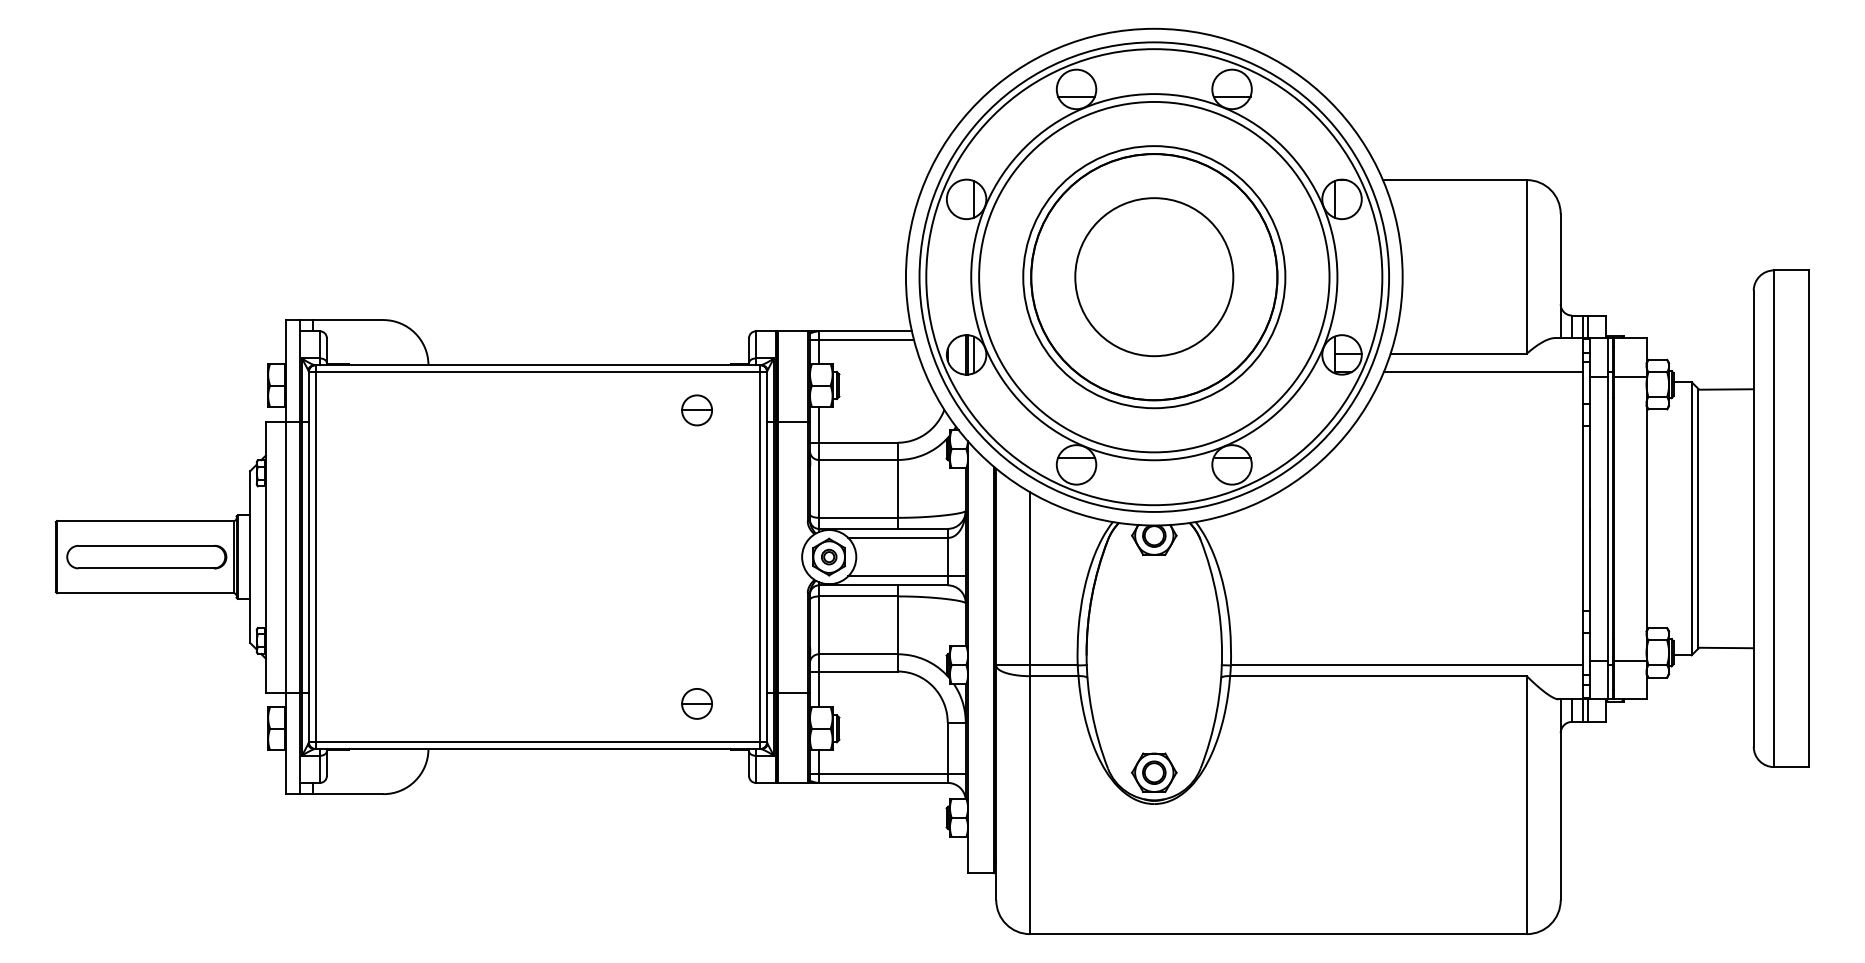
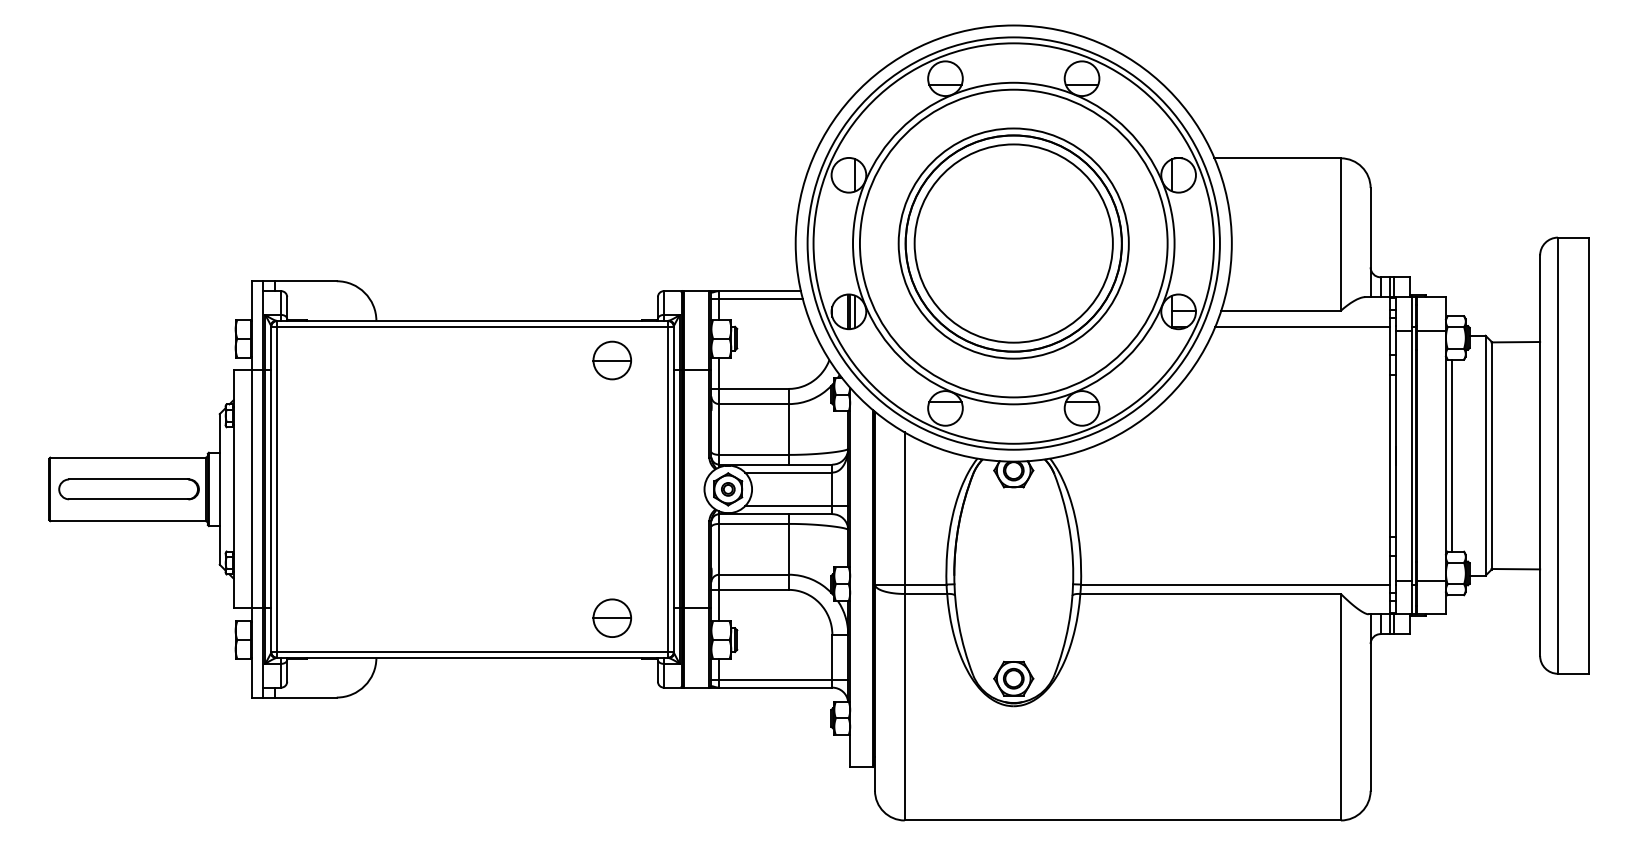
circle: (1154, 277) -> (1013, 243), size x1.43
part: (696, 410) -> (611, 360), size x1.43
line: (1653, 518) -> (1452, 455), added
part: (696, 703) -> (611, 617), size x1.43

